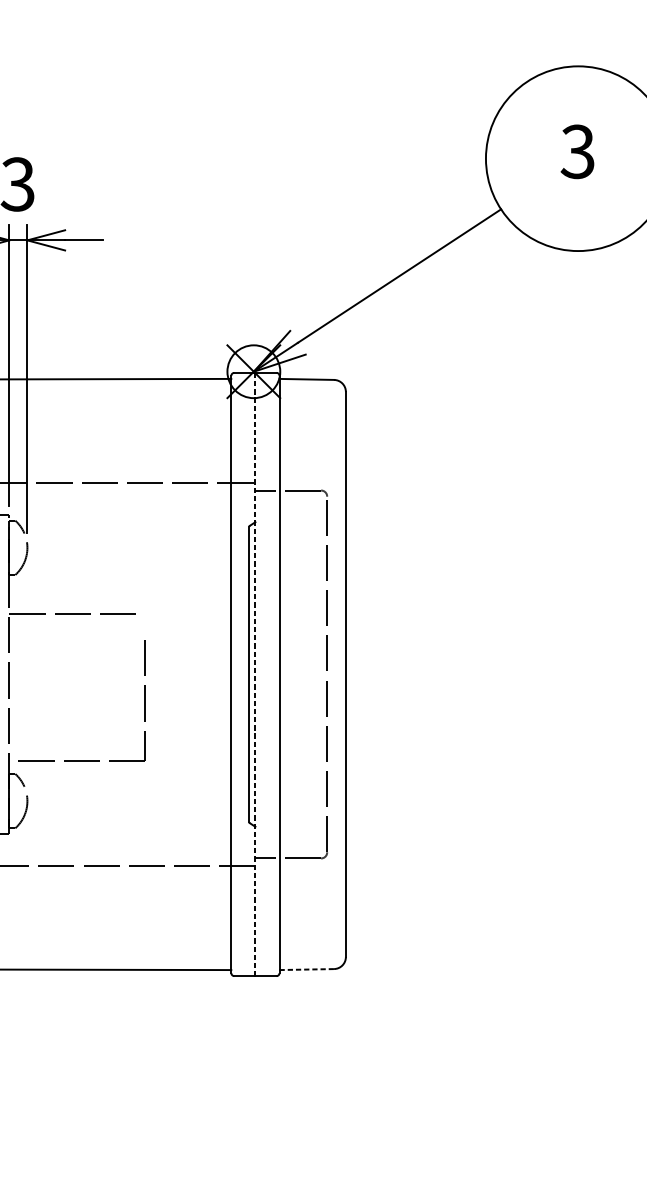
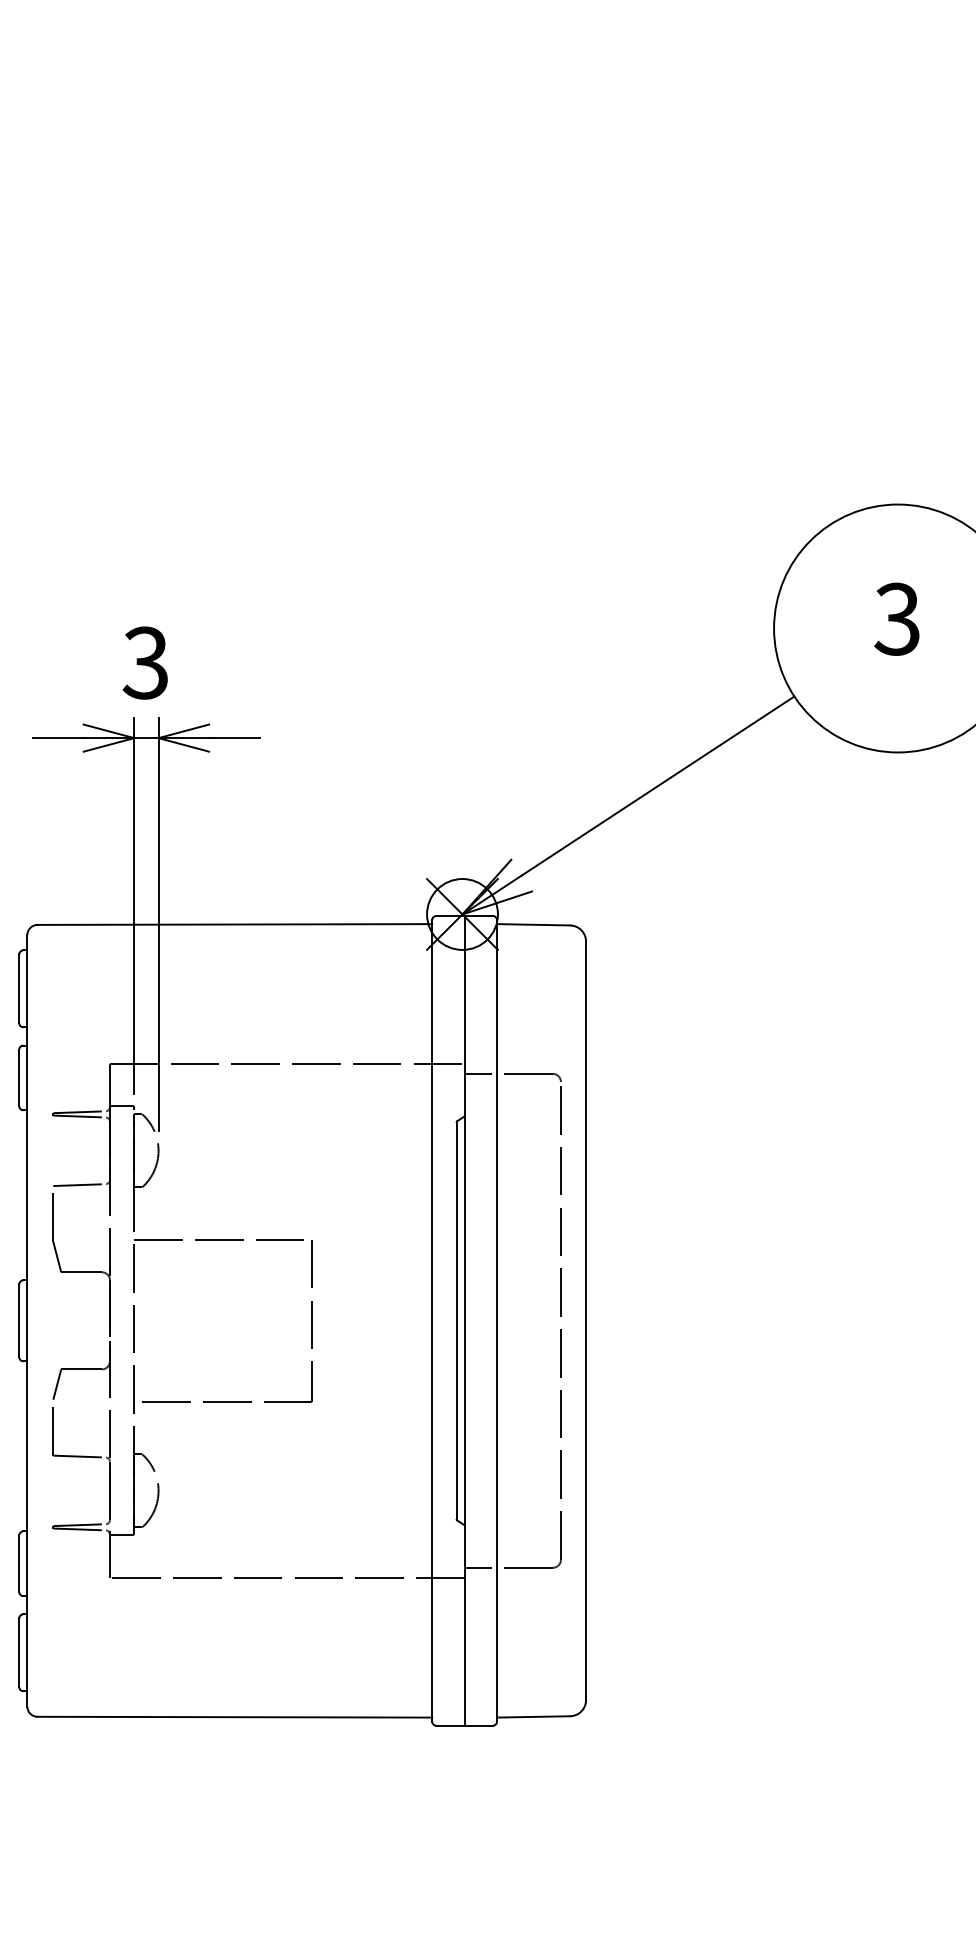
line: (255, 674) -> (464, 1320), dashed -> solid
part: (81, 760) -> (227, 1401), moved
line: (306, 969) -> (533, 1716), dashed -> solid

